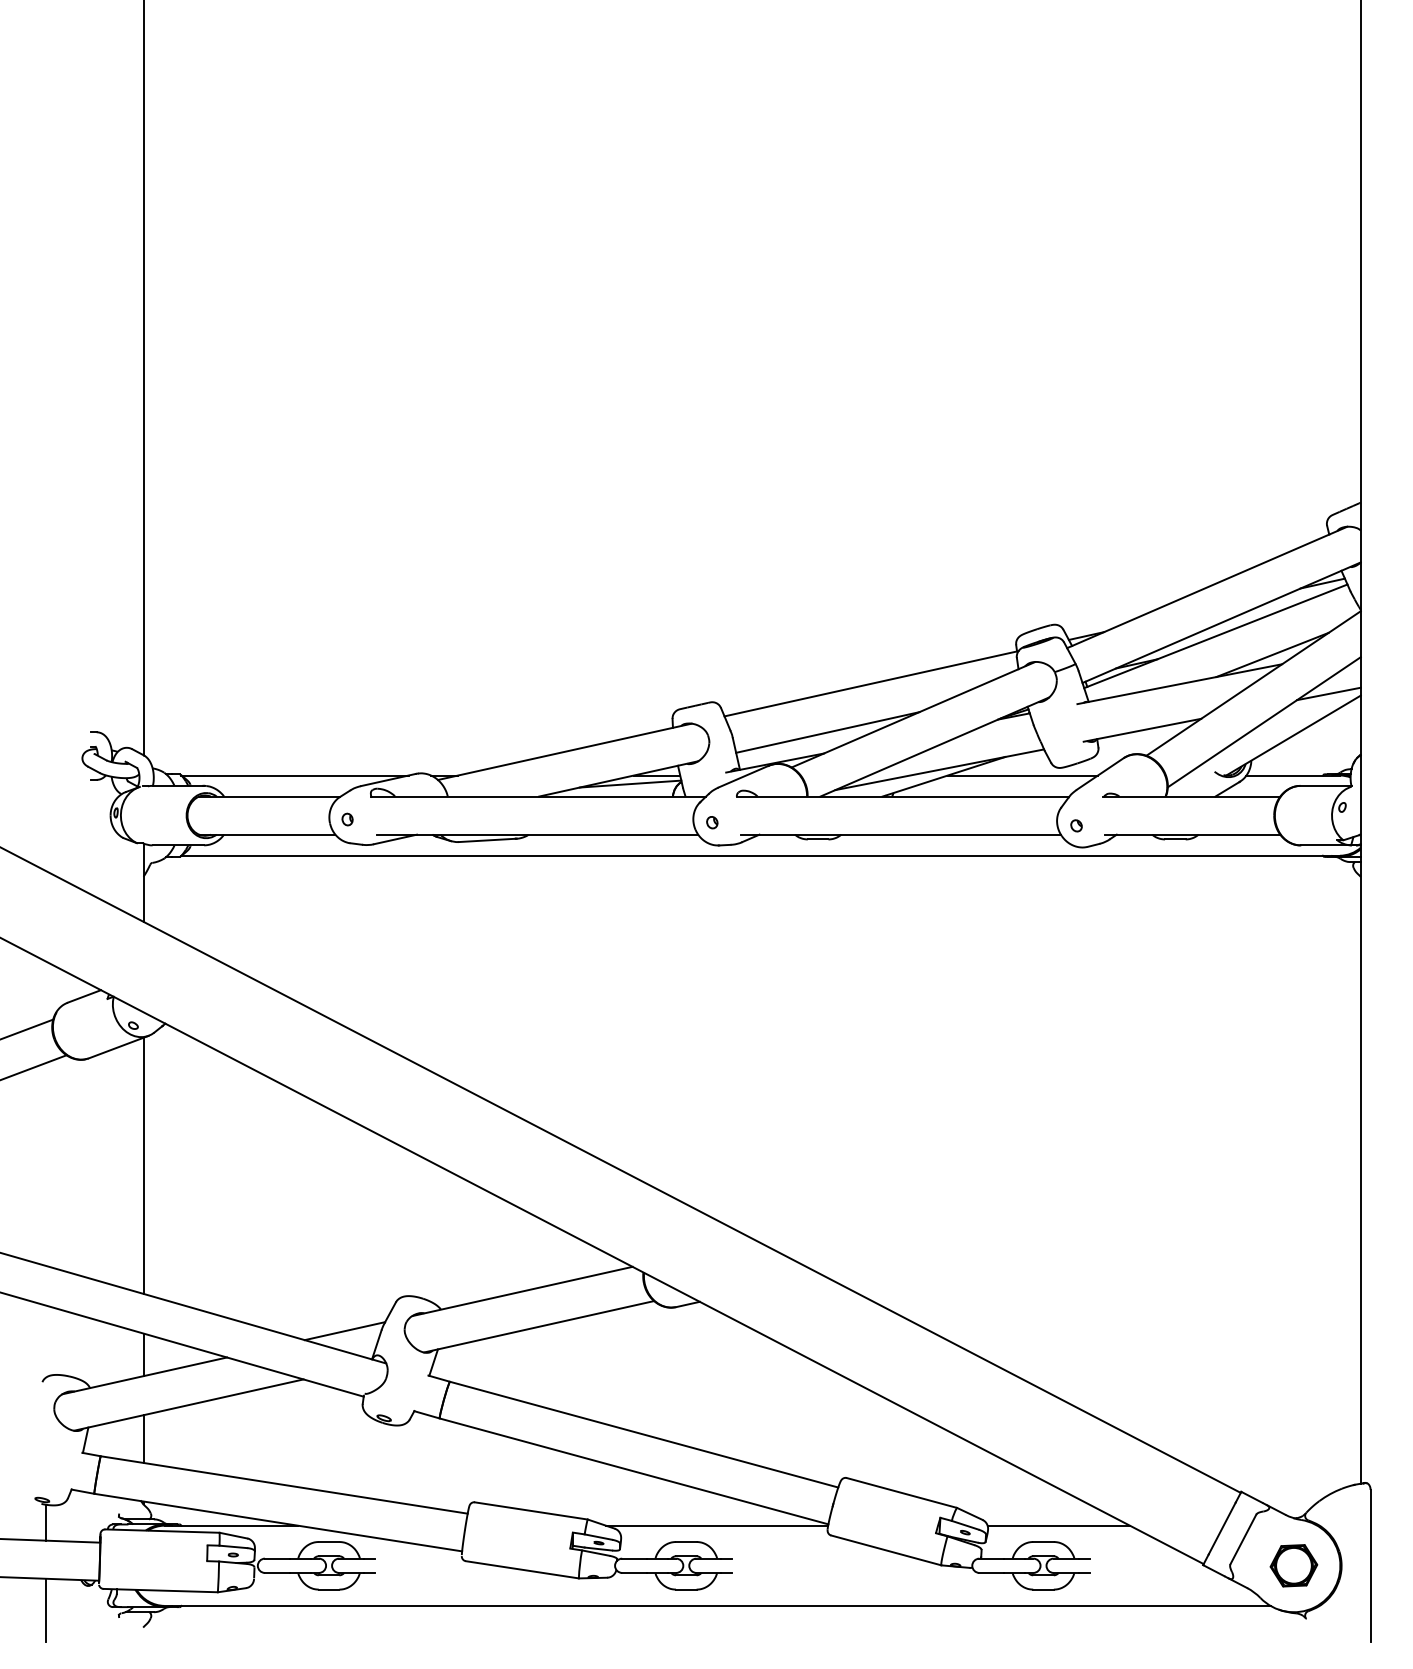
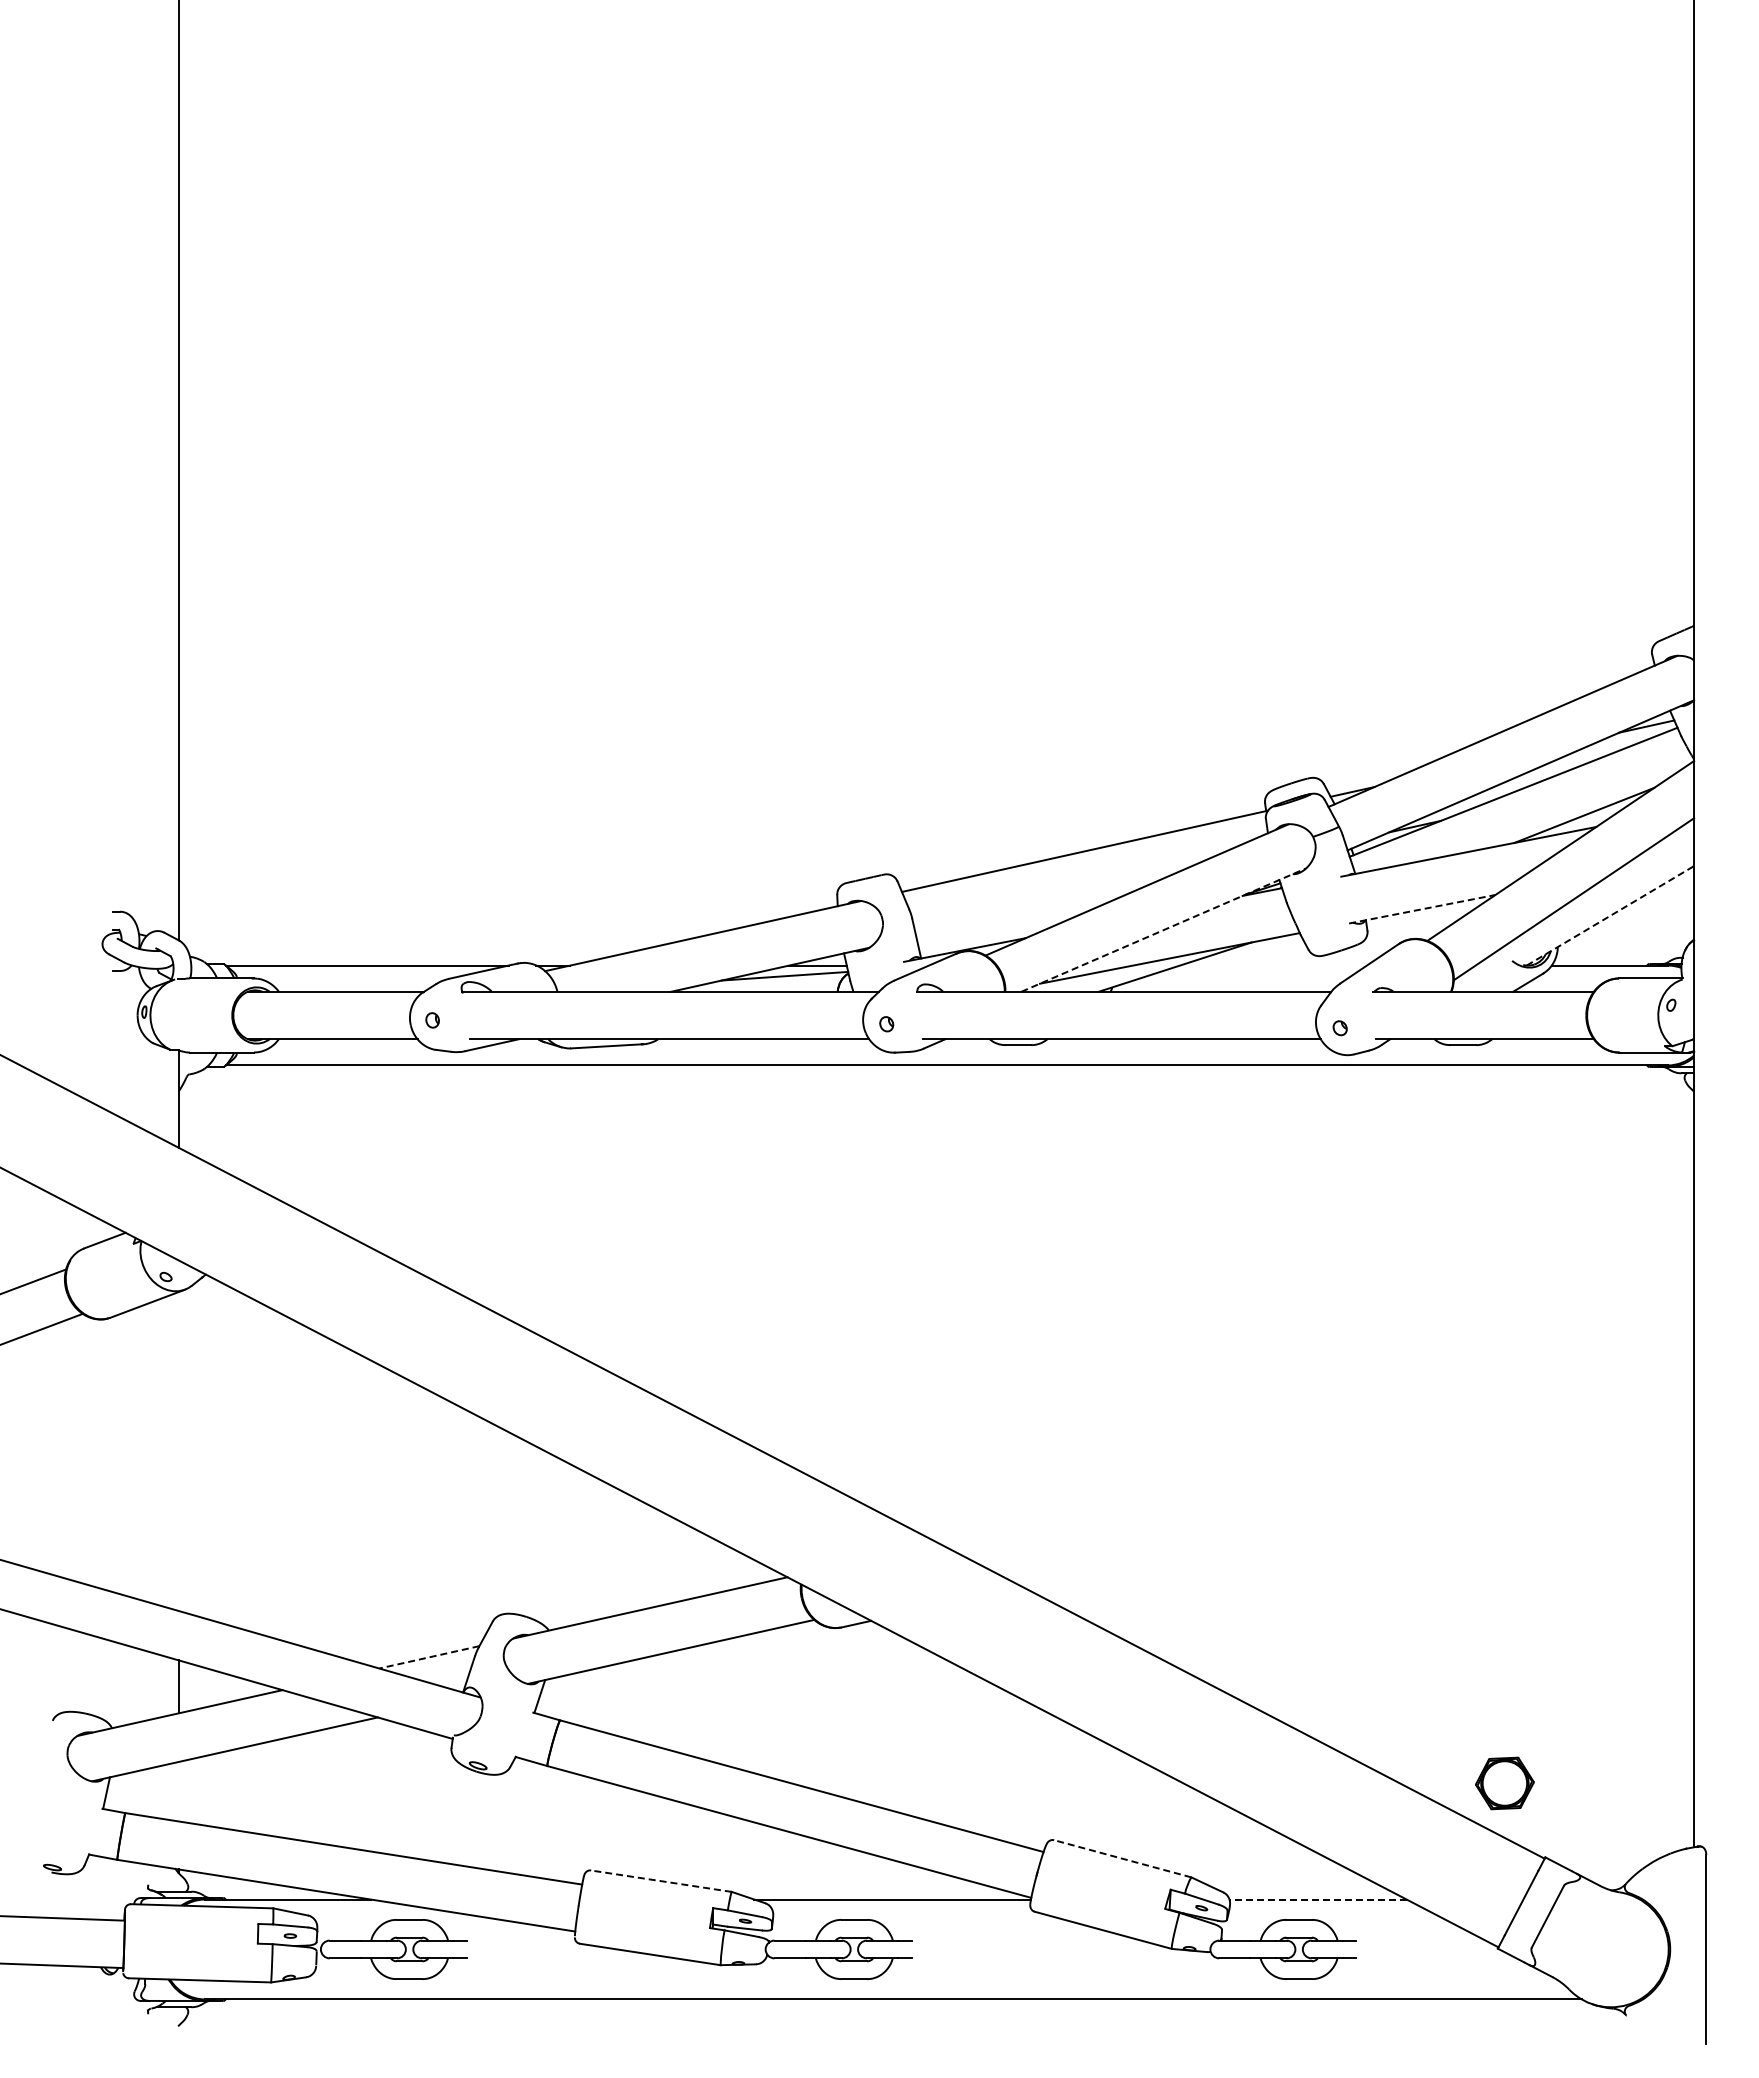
line: (1328, 693) -> (1654, 863), removed
line: (1142, 730) -> (1422, 909), solid -> dashed
line: (827, 732) -> (1030, 911), removed
line: (1293, 735) -> (1610, 915), solid -> dashed
line: (935, 746) -> (1164, 929), solid -> dashed
line: (1022, 775) -> (1273, 965), removed
line: (143, 1165) -> (178, 1451), removed
line: (344, 1331) -> (428, 1657), solid -> dashed
line: (143, 1438) -> (178, 1791), removed
line: (901, 1492) -> (1122, 1858), solid -> dashed
line: (530, 1511) -> (660, 1881), solid -> dashed
line: (46, 1522) -> (57, 1895), removed
line: (1059, 1525) -> (1318, 1899), solid -> dashed
part: (1293, 1565) -> (1504, 1783), moved
line: (46, 1609) -> (57, 2004), removed

